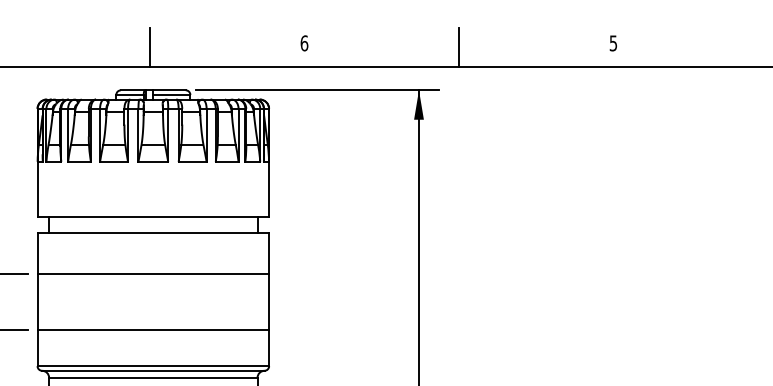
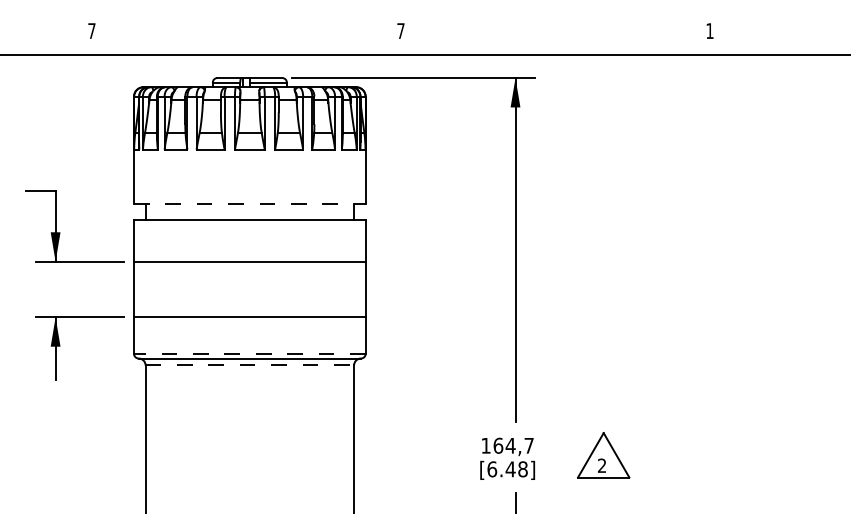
text: (303, 43) -> (400, 31), 6 -> 7
text: (612, 43) -> (709, 31), 5 -> 1
line: (149, 46) -> (246, 34), removed
line: (458, 46) -> (555, 34), removed
line: (152, 216) -> (249, 204), solid -> dashed
line: (152, 365) -> (249, 353), solid -> dashed
line: (153, 377) -> (250, 365), solid -> dashed

